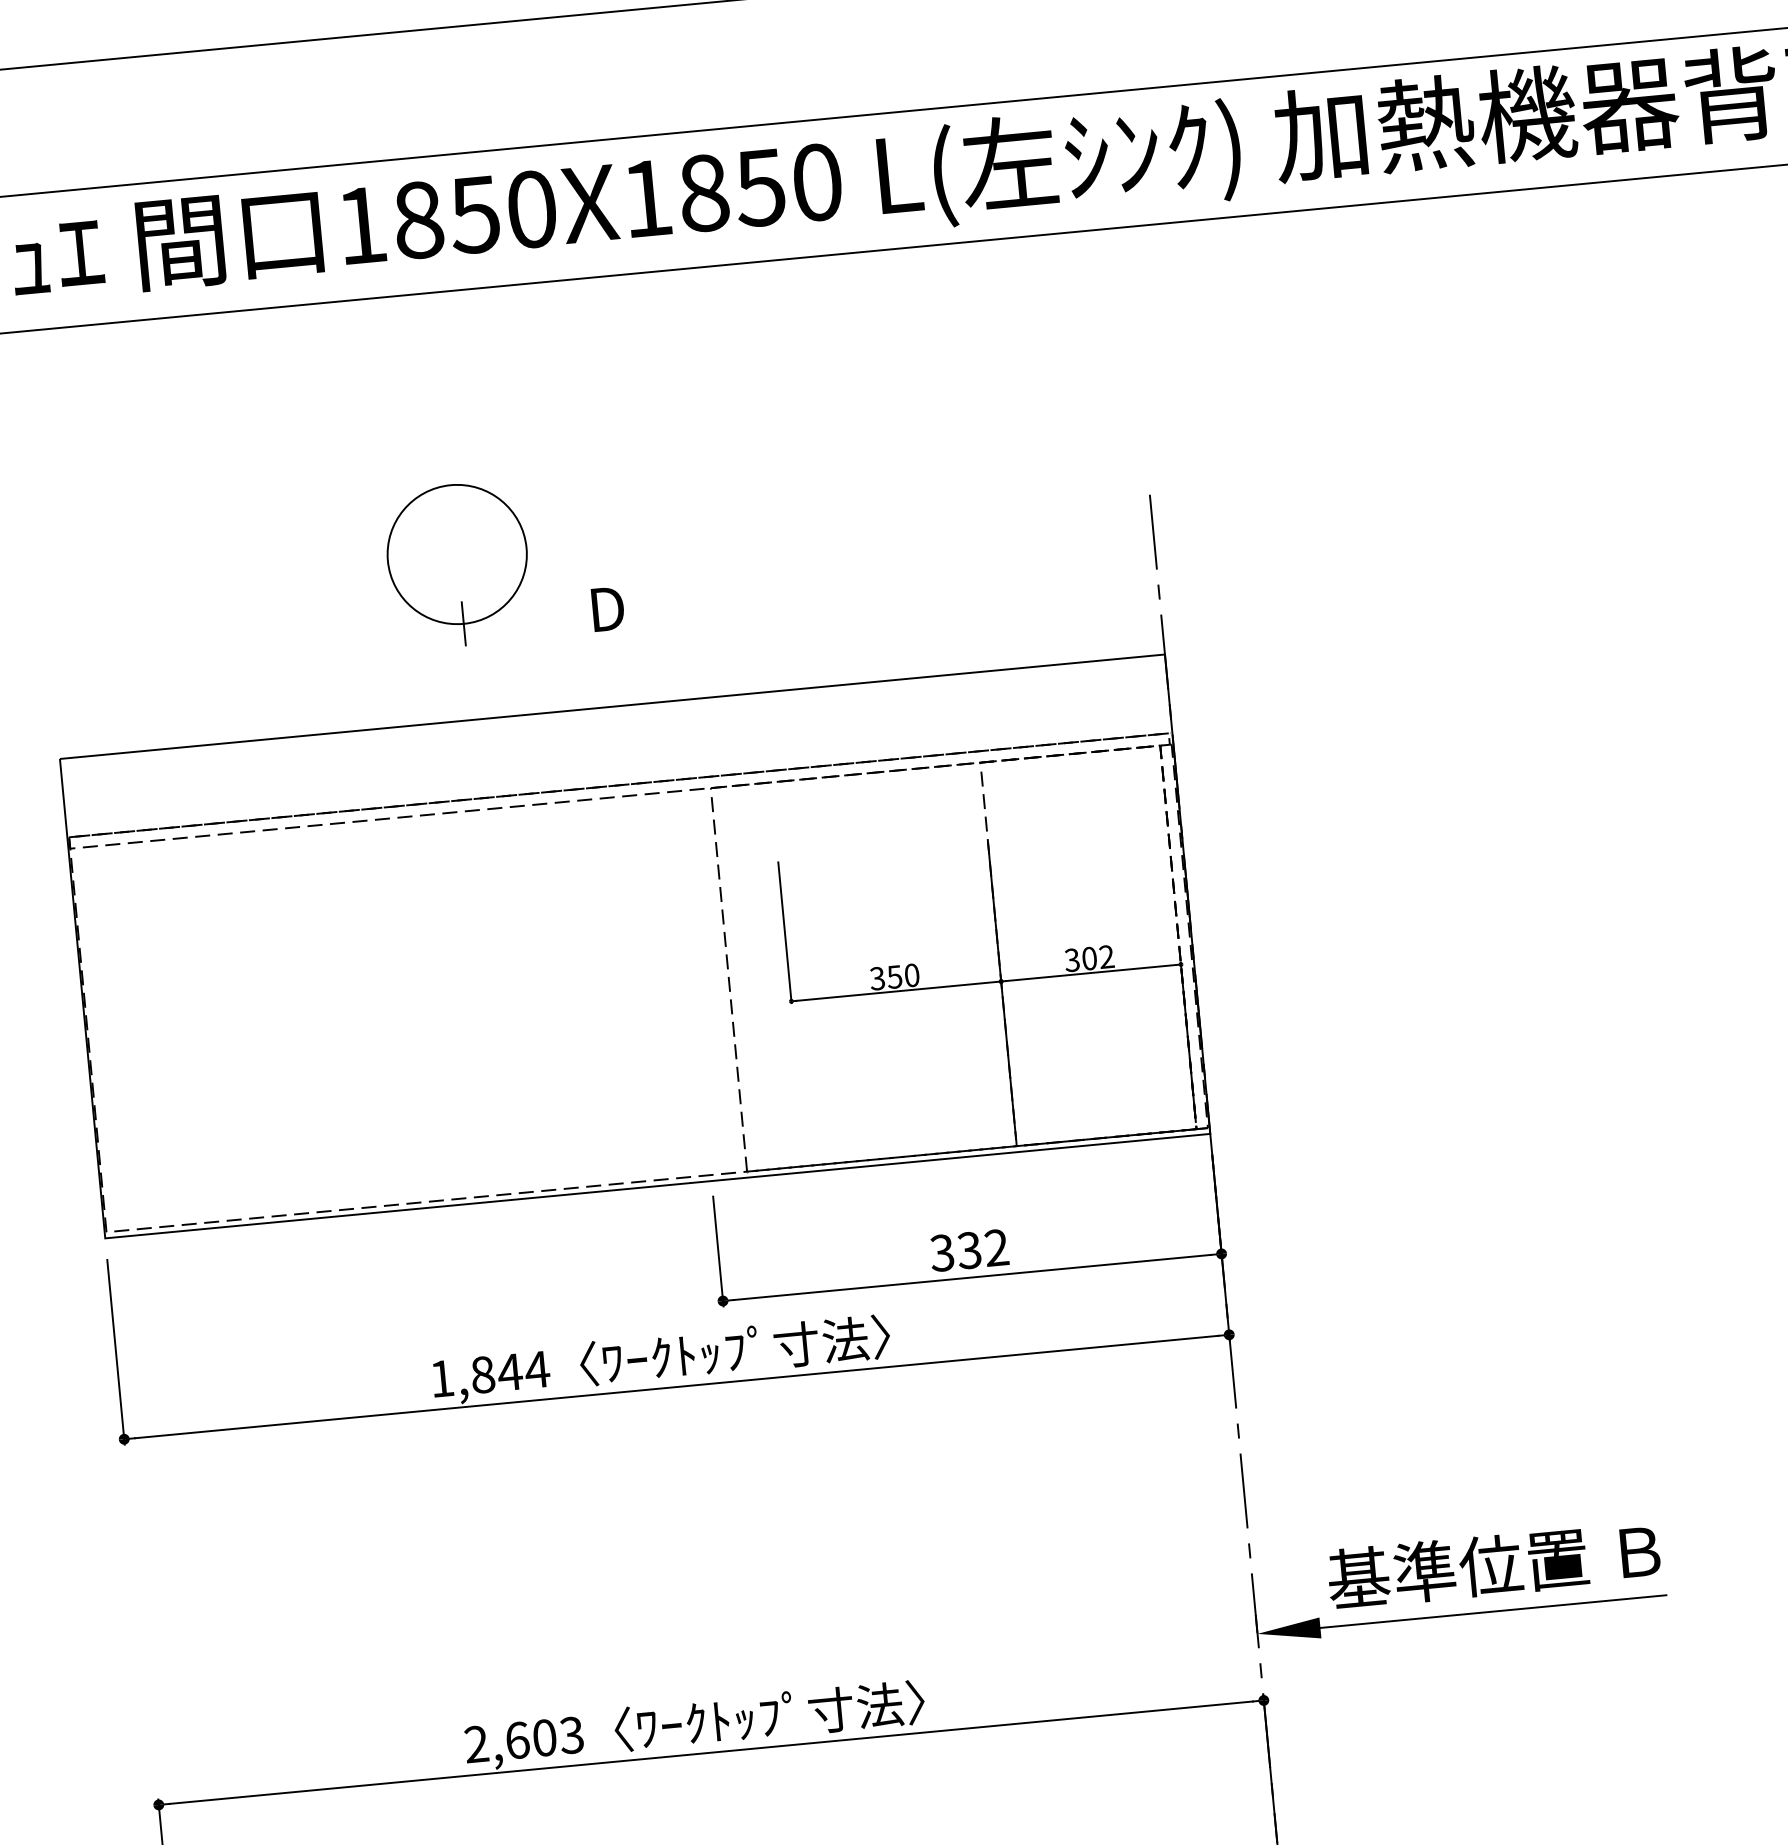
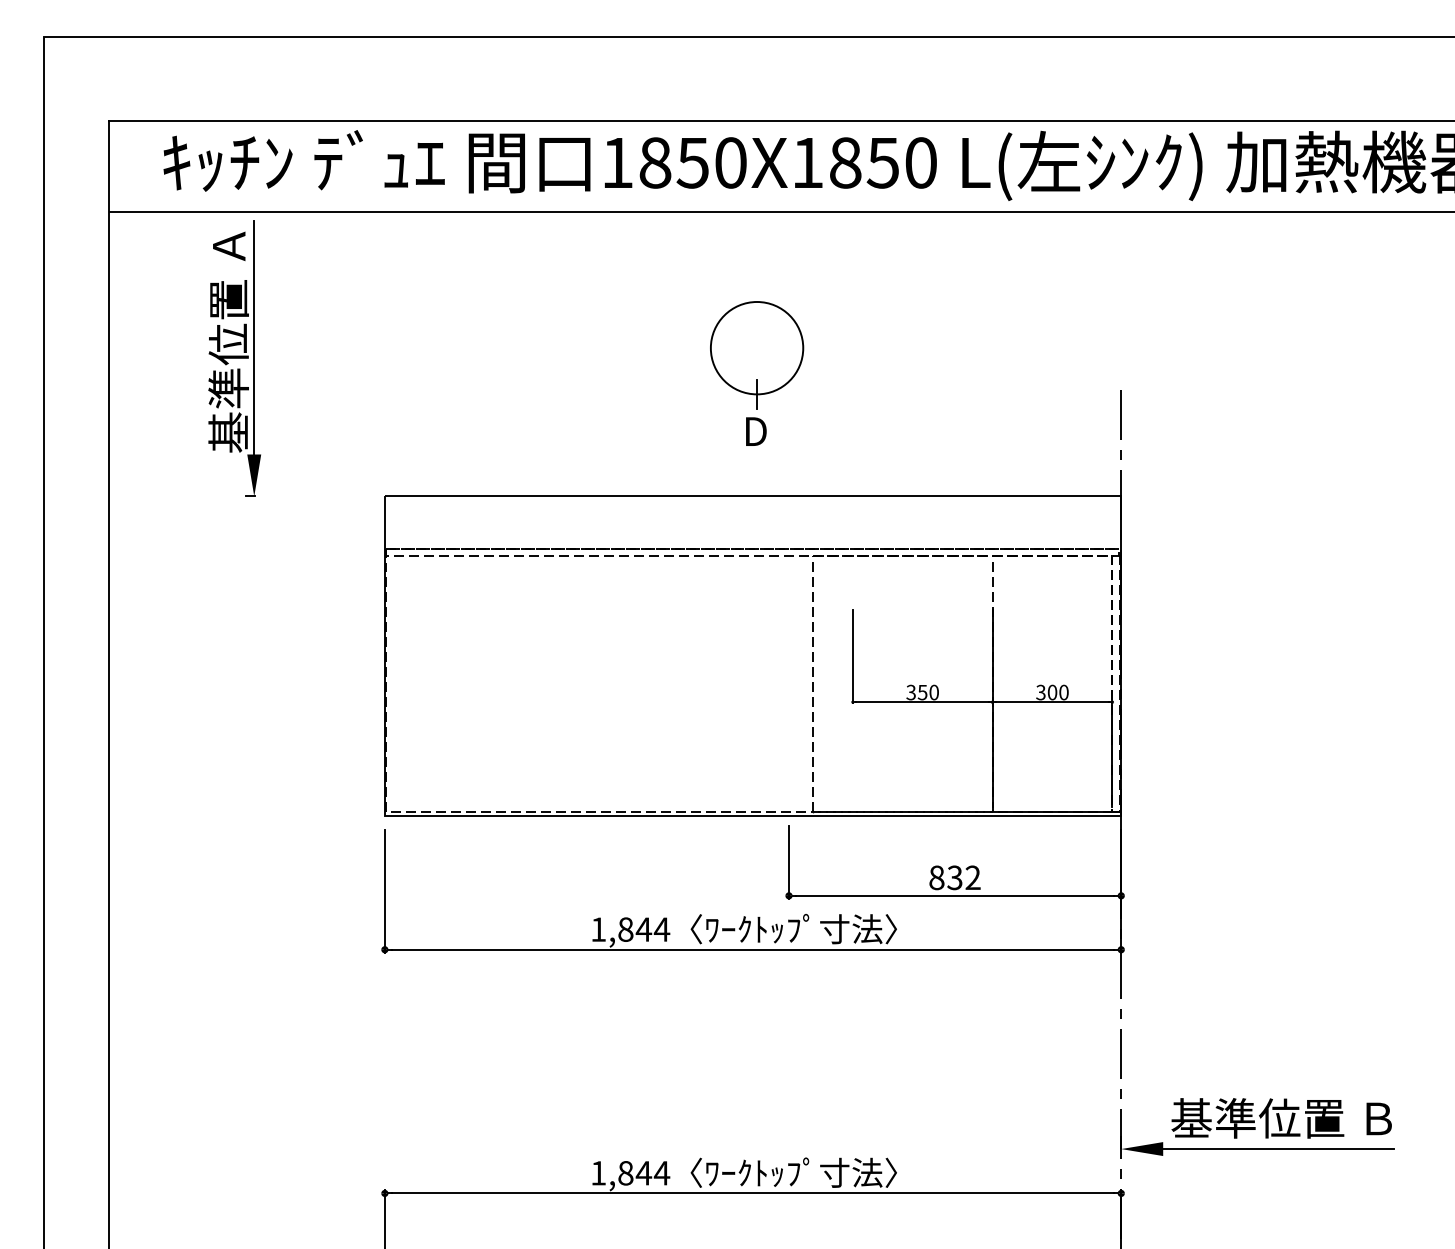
part: (458, 565) -> (757, 355), moved
text: (1106, 956) -> (1063, 692), 302 -> 300
text: (941, 1252) -> (936, 877), 332 -> 832
text: (524, 1740) -> (630, 1173), 2,603 -> 1,844

